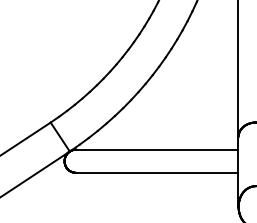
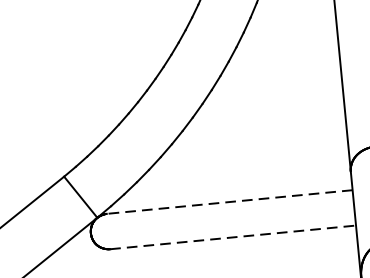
line: (156, 149) -> (228, 202), solid -> dashed
line: (157, 172) -> (233, 236), solid -> dashed

